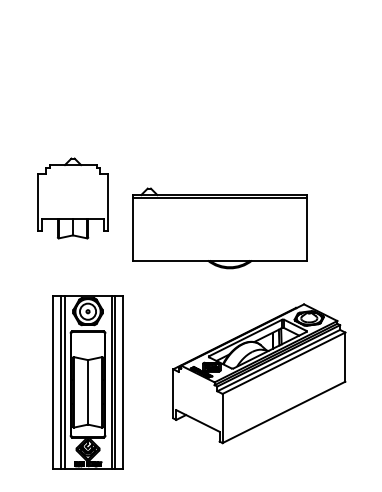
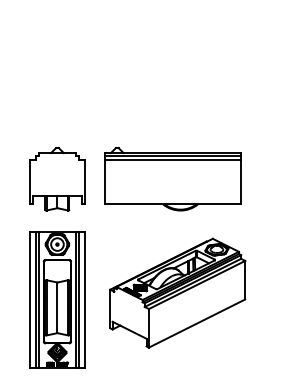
part: (72, 198) -> (57, 179), moved
line: (219, 203) -> (172, 159), added
part: (259, 373) -> (177, 293), moved
part: (87, 382) -> (57, 300), moved

